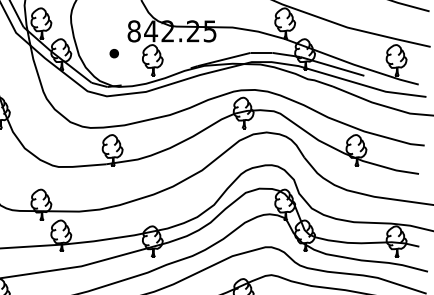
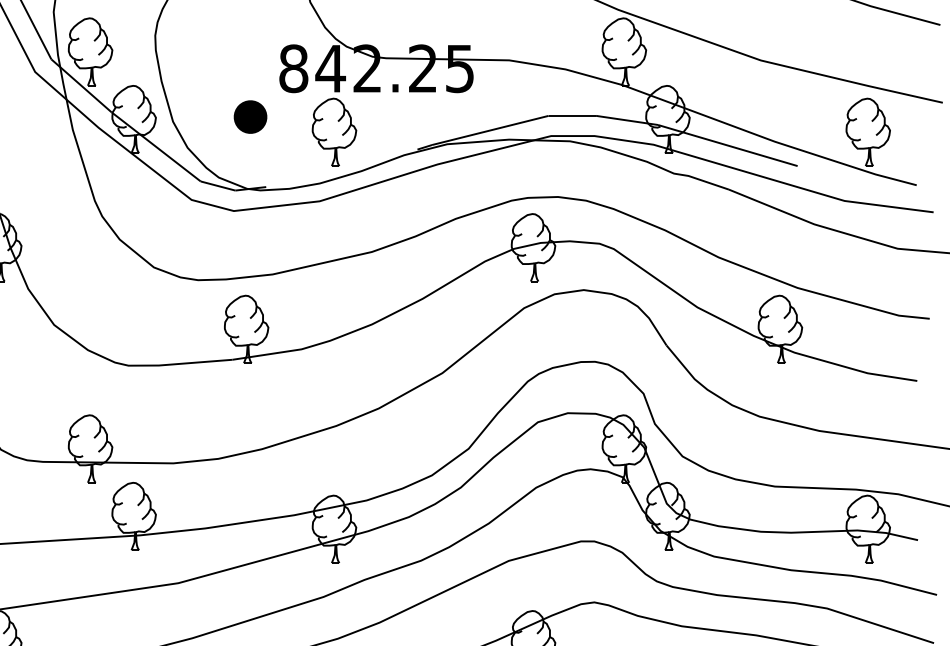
part: (113, 53) -> (248, 117), size x1.6

